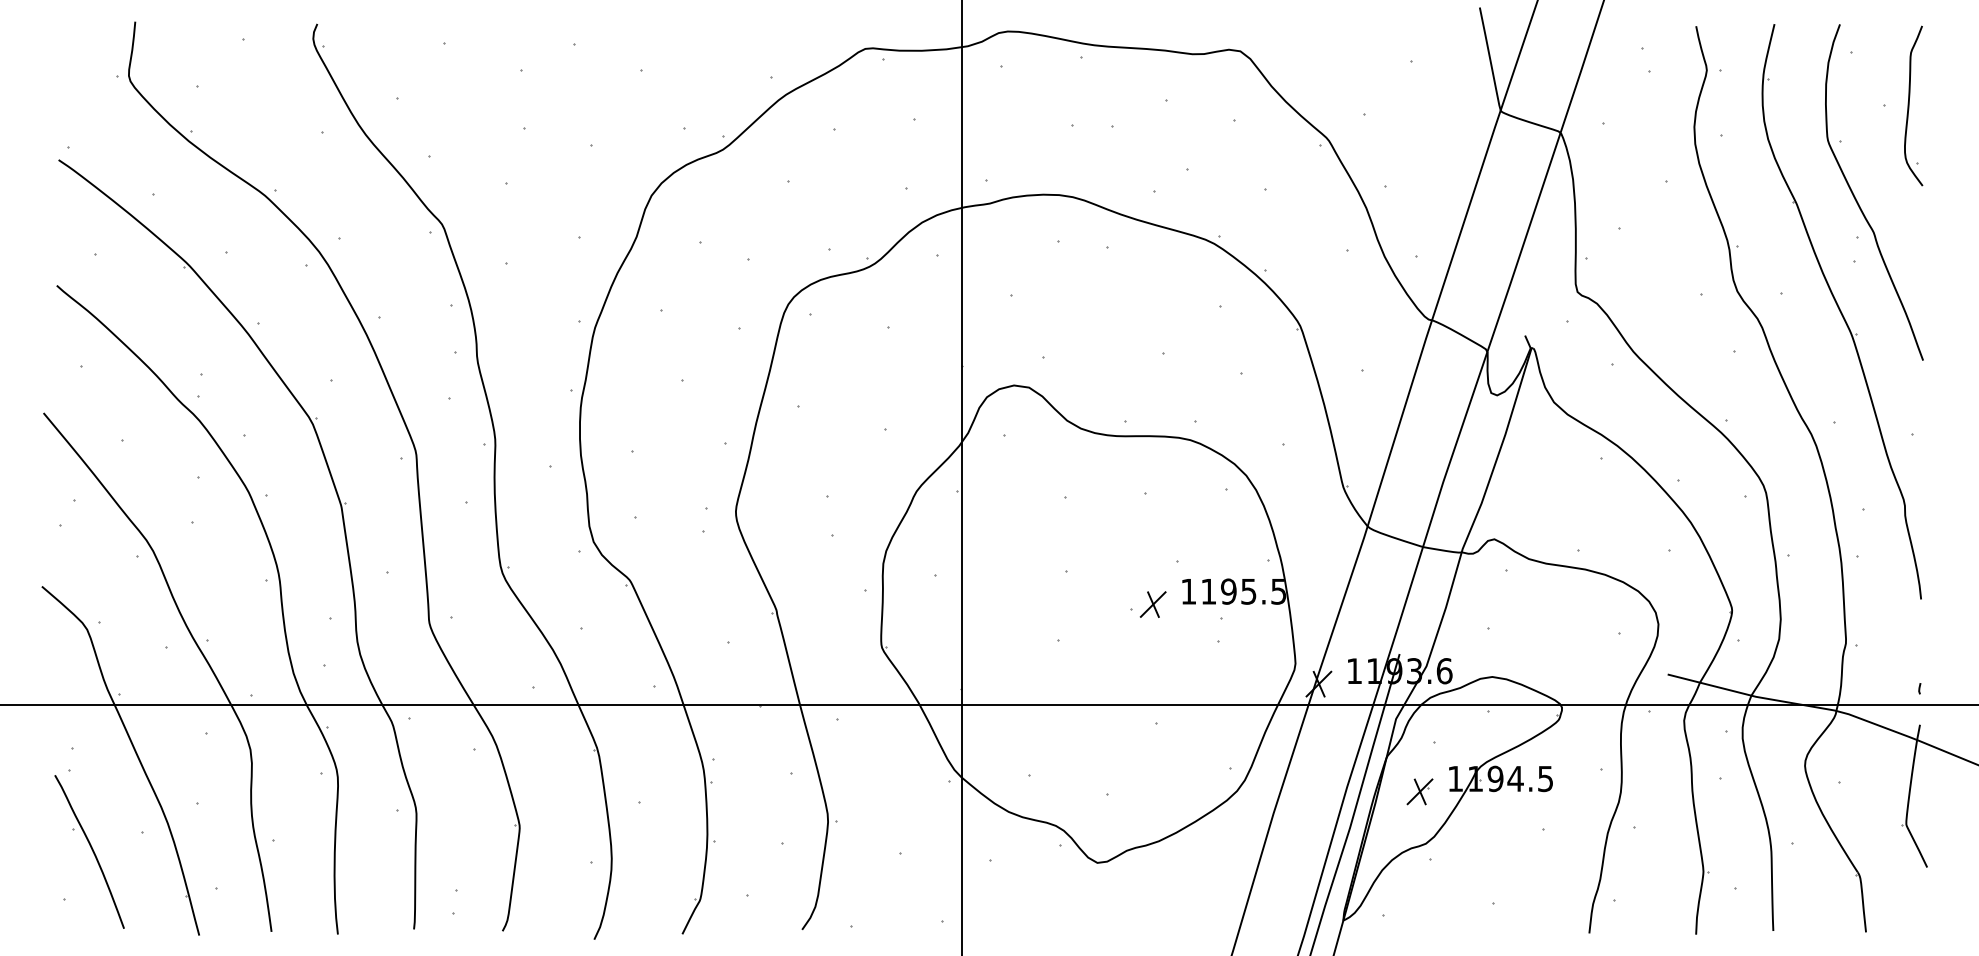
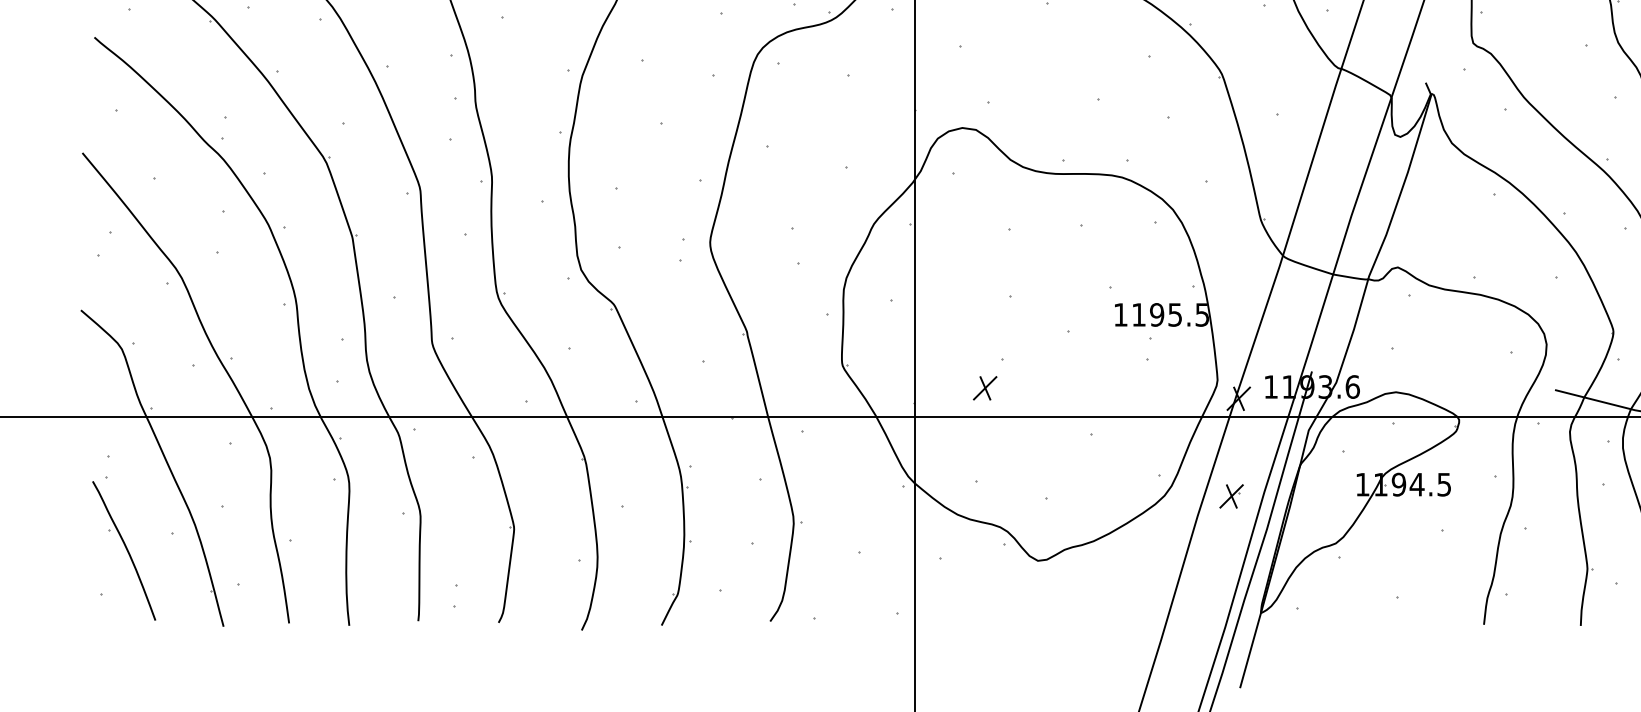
part: (1152, 604) -> (984, 388), moved
part: (1419, 791) -> (1231, 496), moved

